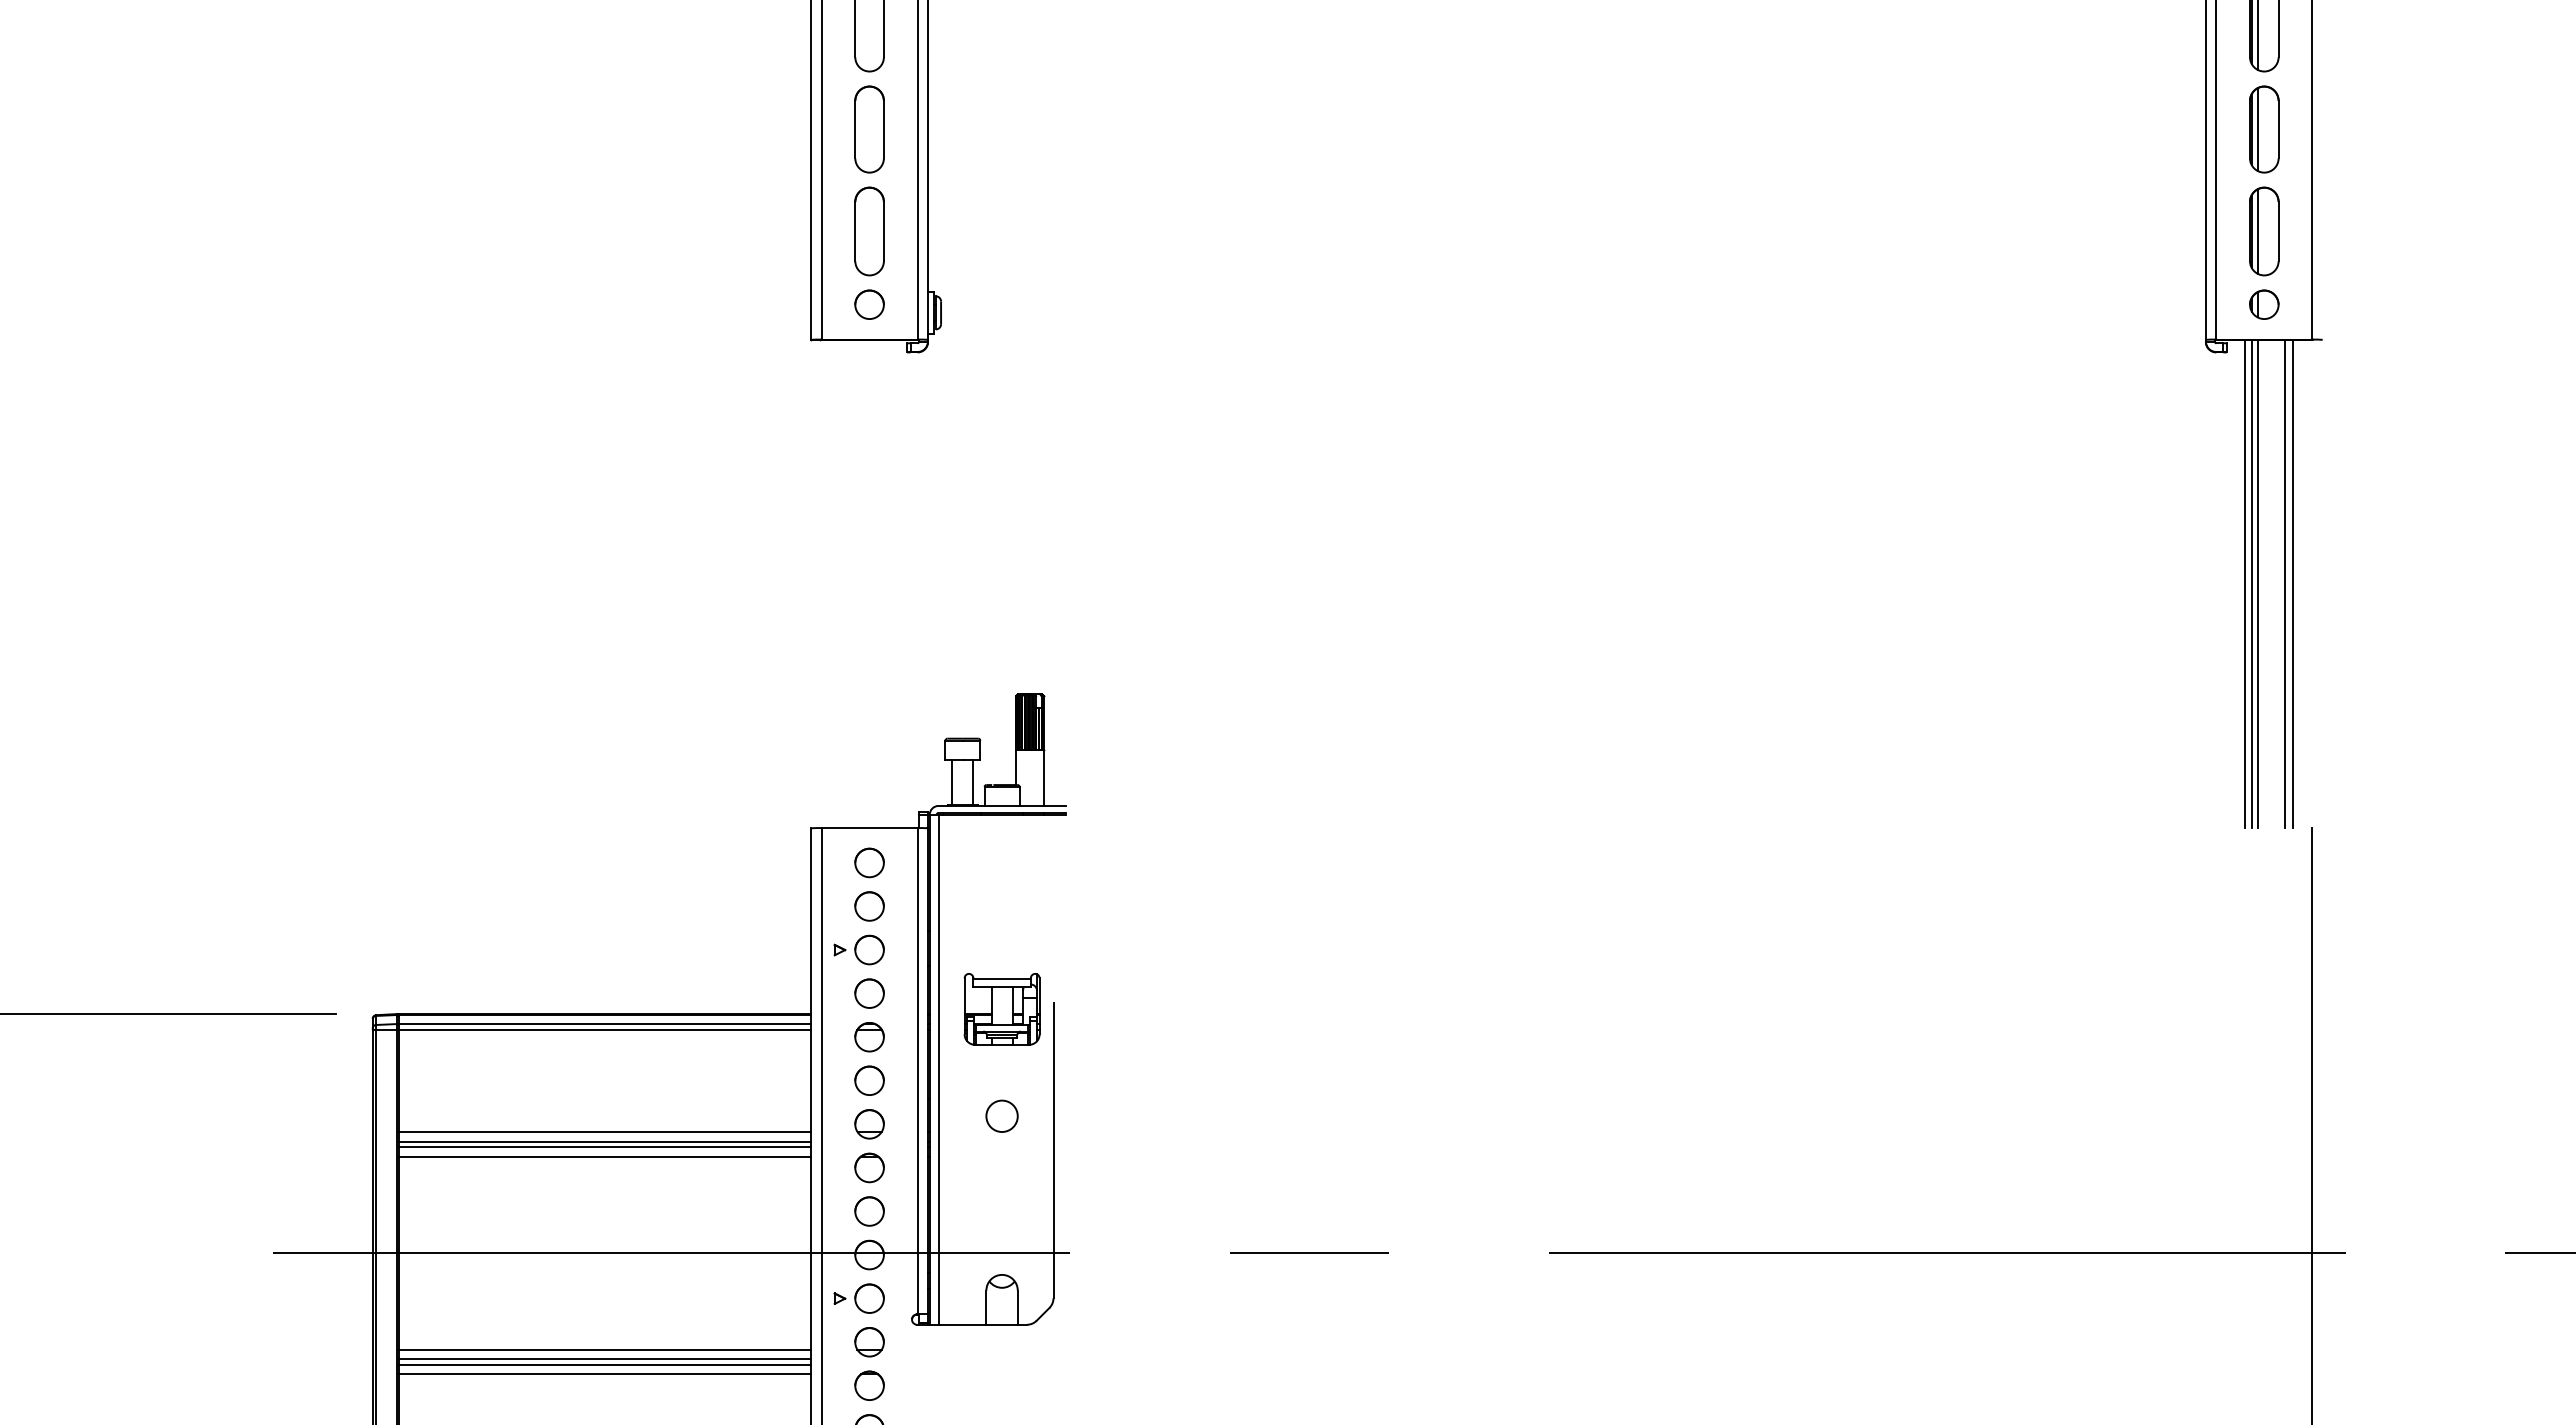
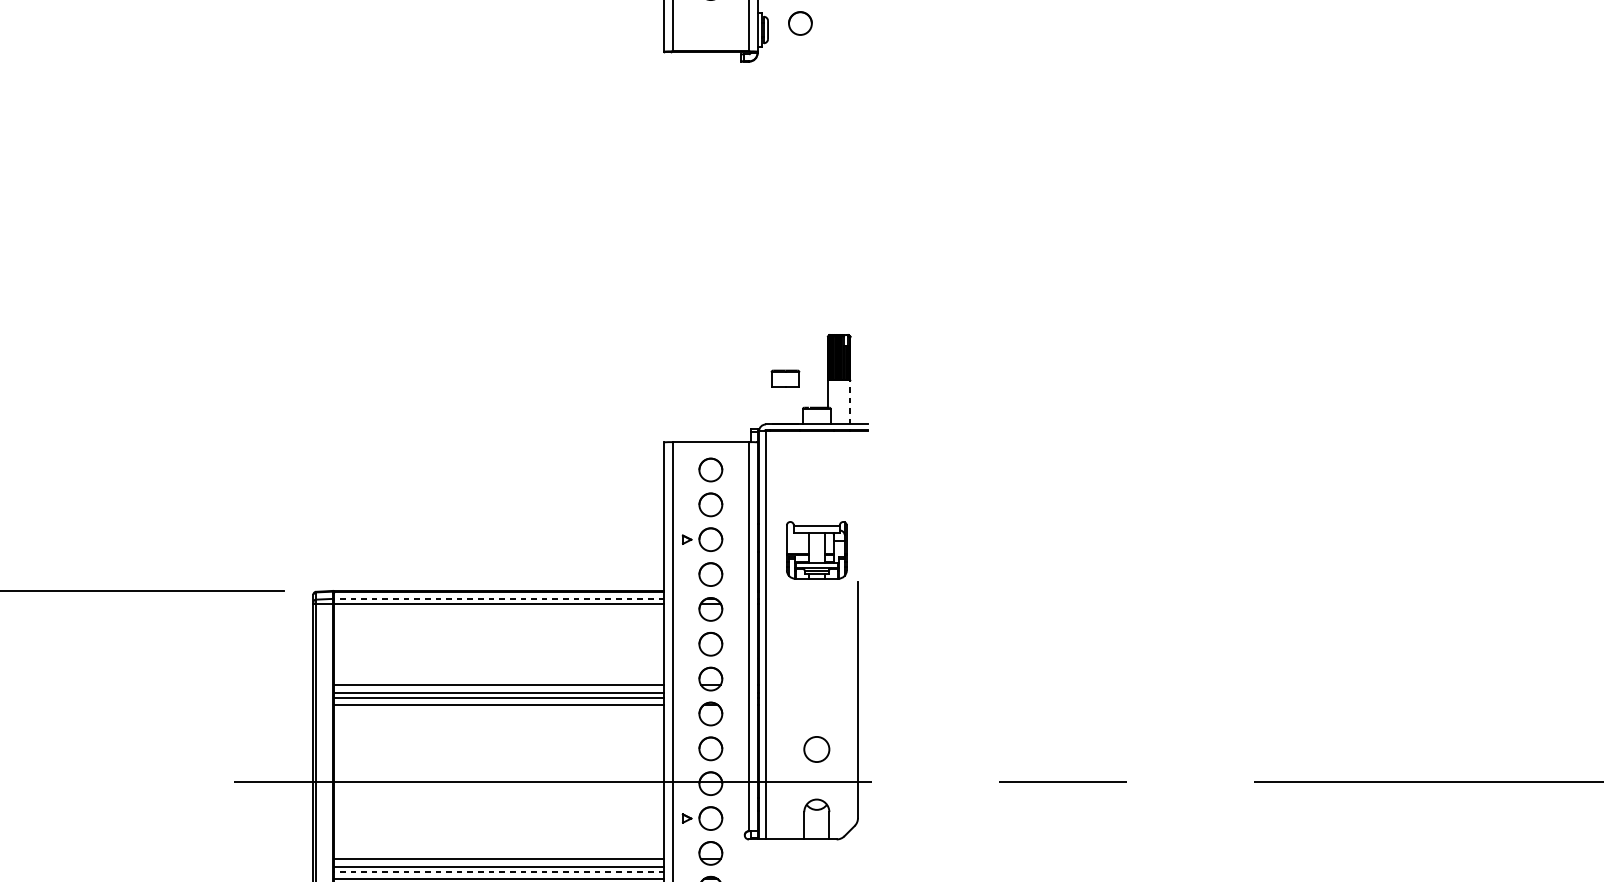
circle: (869, 304) -> (800, 23), moved
line: (1043, 778) -> (849, 402), solid -> dashed
line: (952, 782) -> (777, 405), removed
line: (973, 782) -> (793, 405), removed
part: (1001, 1009) -> (816, 550), moved
line: (604, 1023) -> (498, 598), solid -> dashed
circle: (1001, 1115) -> (816, 748), moved
line: (604, 1364) -> (498, 871), solid -> dashed

